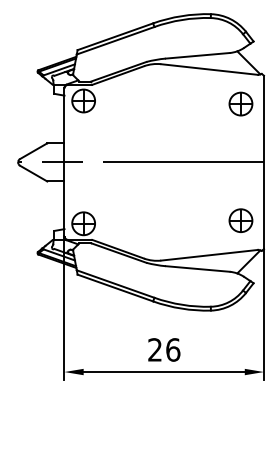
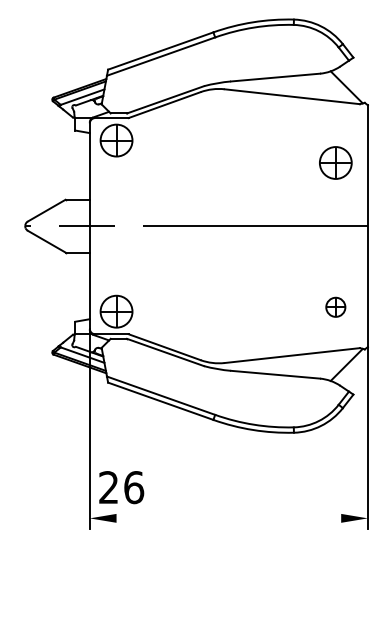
part: (240, 103) -> (335, 162), moved
part: (240, 220) -> (335, 307), size x0.6
text: (164, 349) -> (121, 486), moved
line: (163, 372) -> (227, 519), removed

